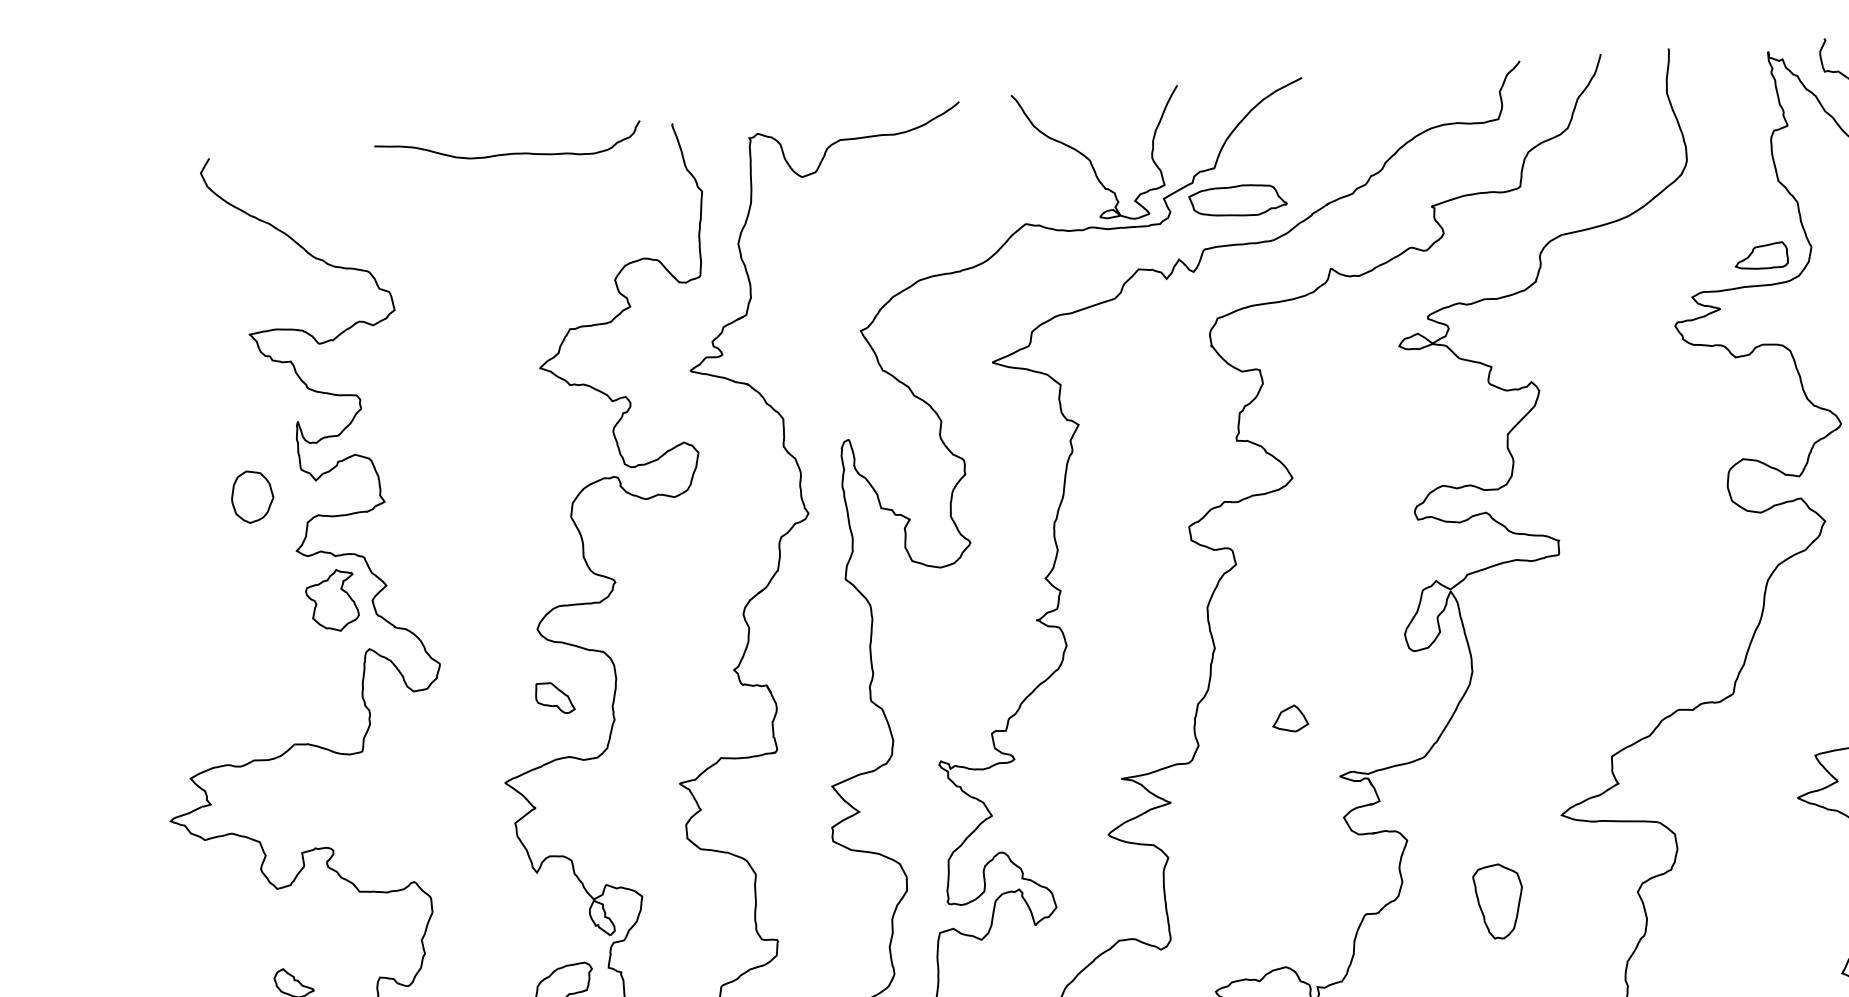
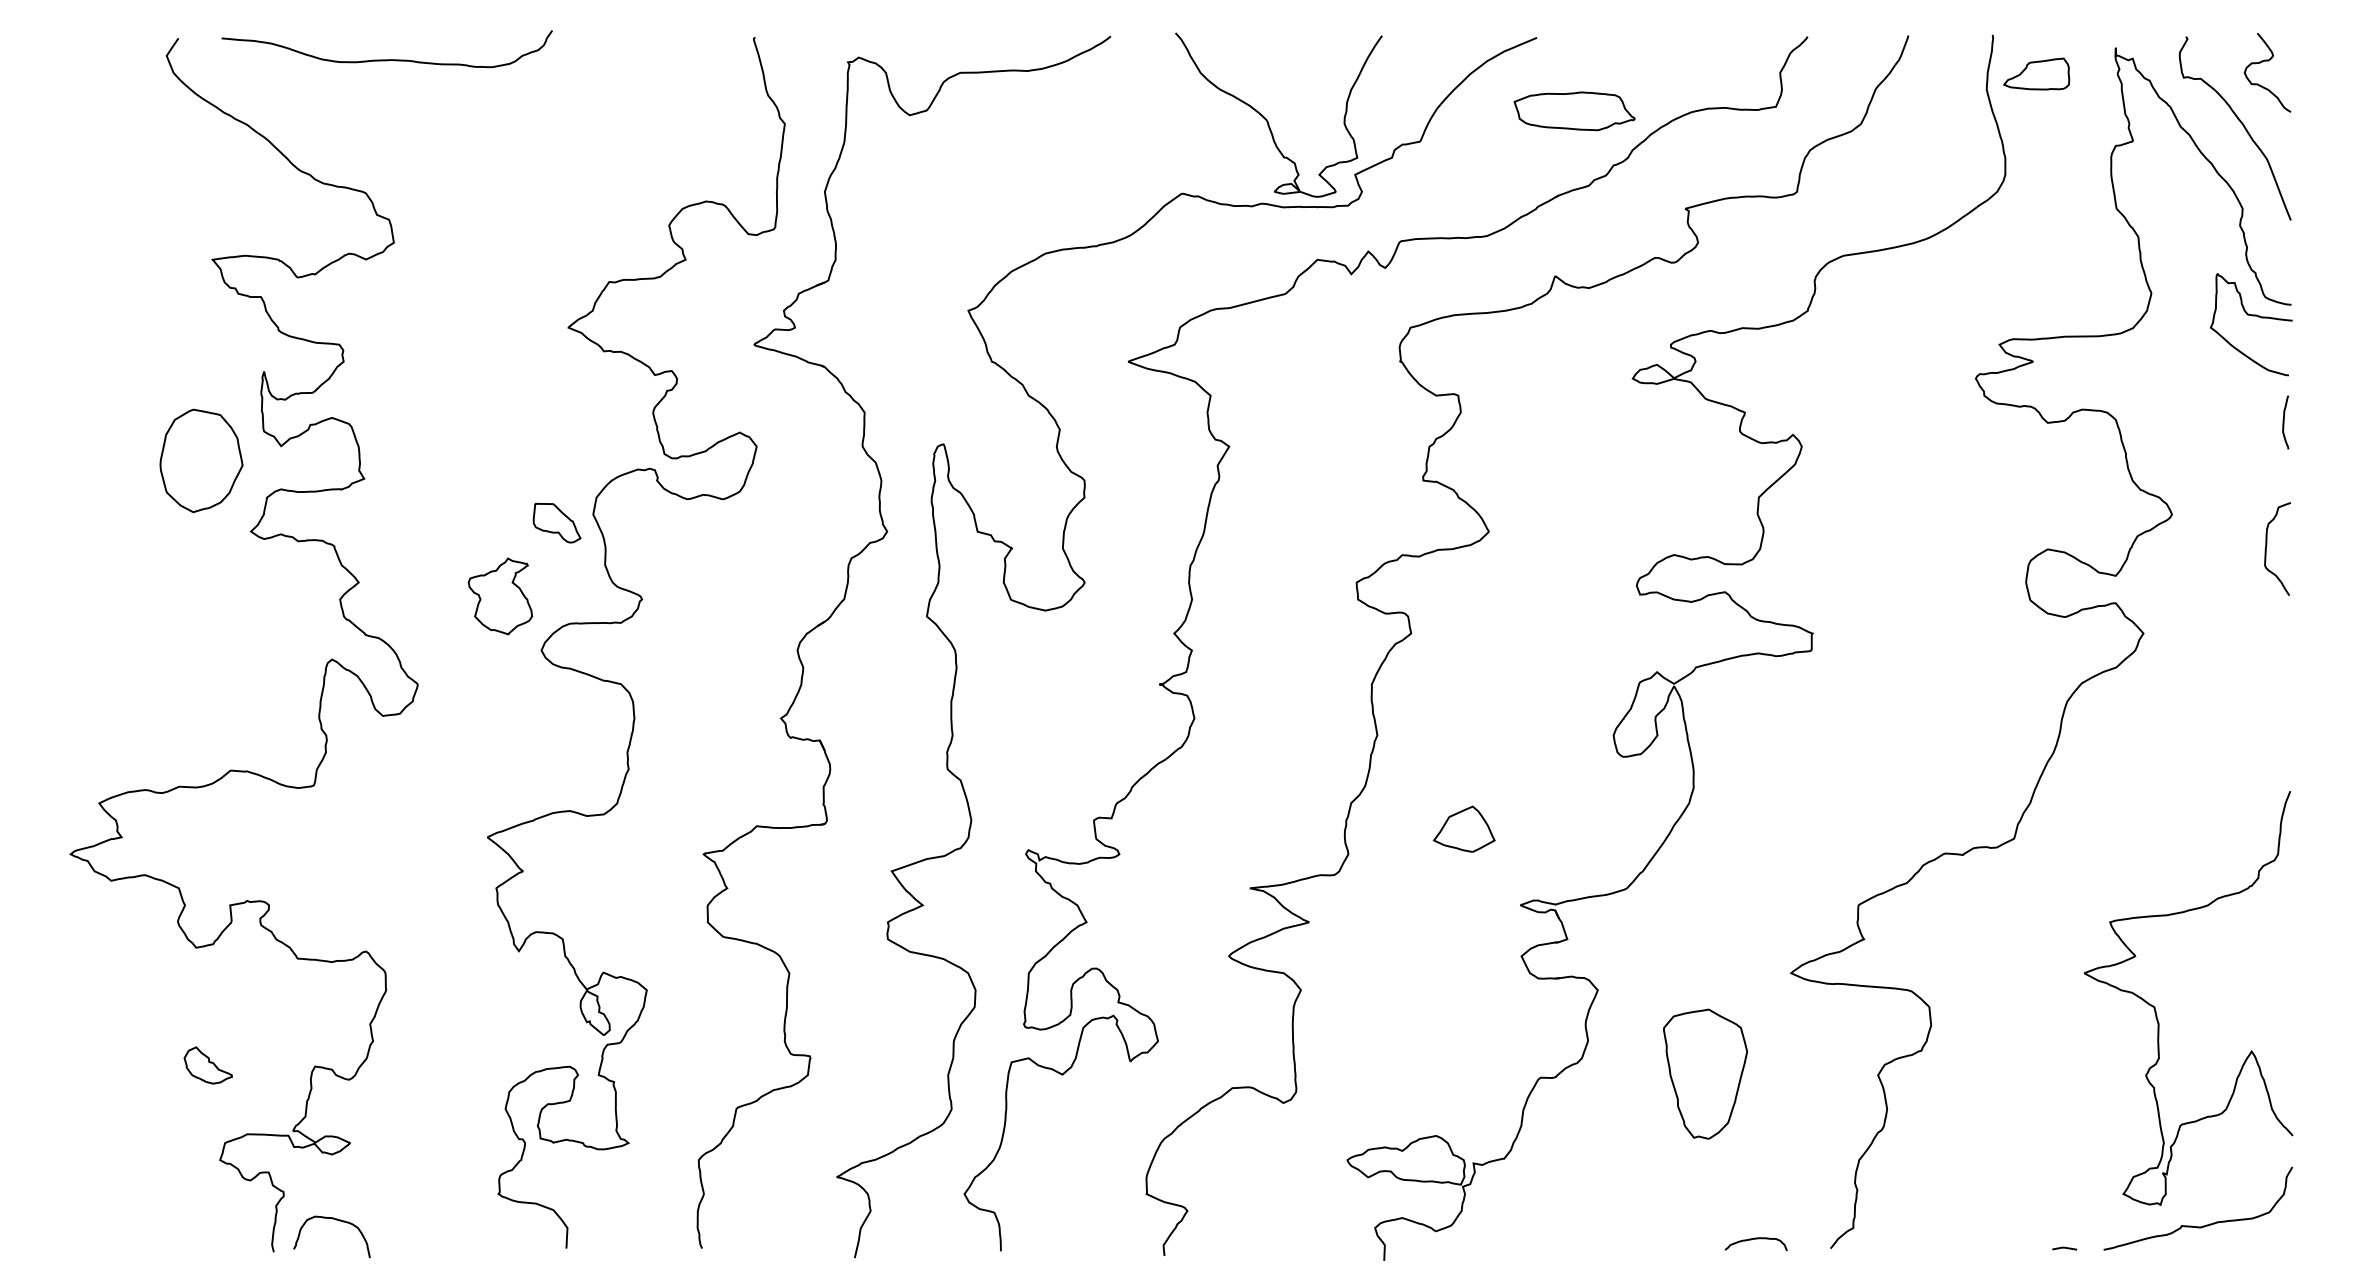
curve: (508, 153) -> (386, 59), moved
part: (1237, 201) -> (1574, 111), moved
part: (1761, 255) -> (2036, 73), moved
part: (251, 496) -> (200, 460), size x1.6
part: (331, 600) -> (499, 596), moved
part: (554, 697) -> (556, 522), moved
part: (1289, 719) -> (1463, 829), size x1.4
part: (1498, 901) -> (1705, 1074), size x1.4

